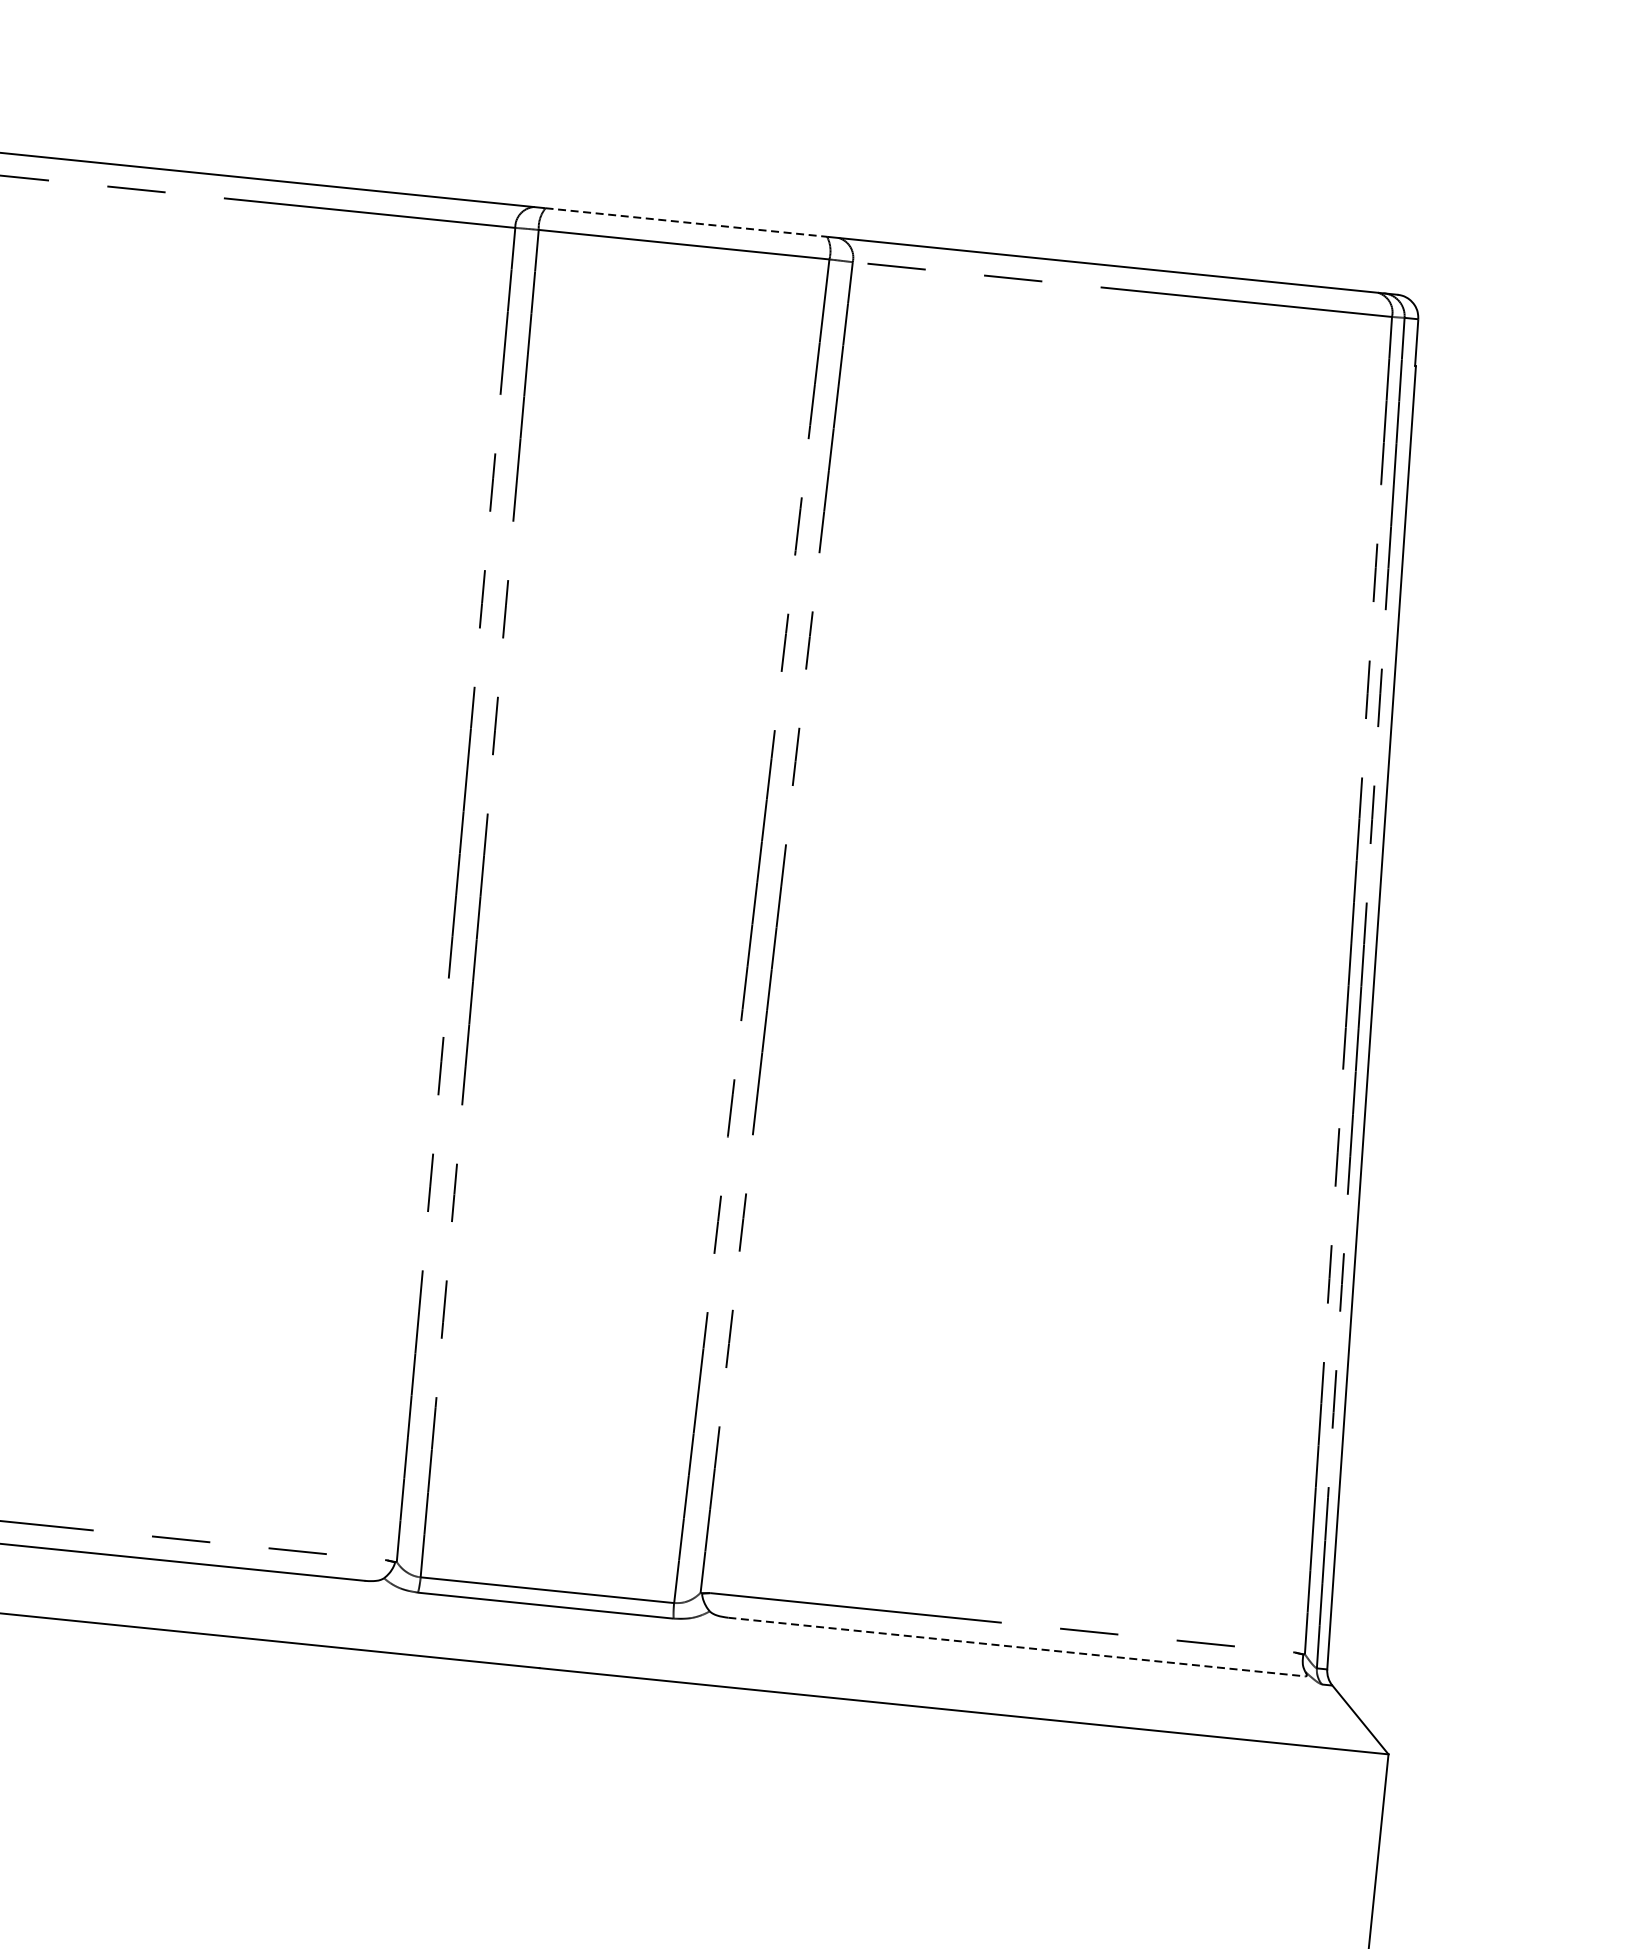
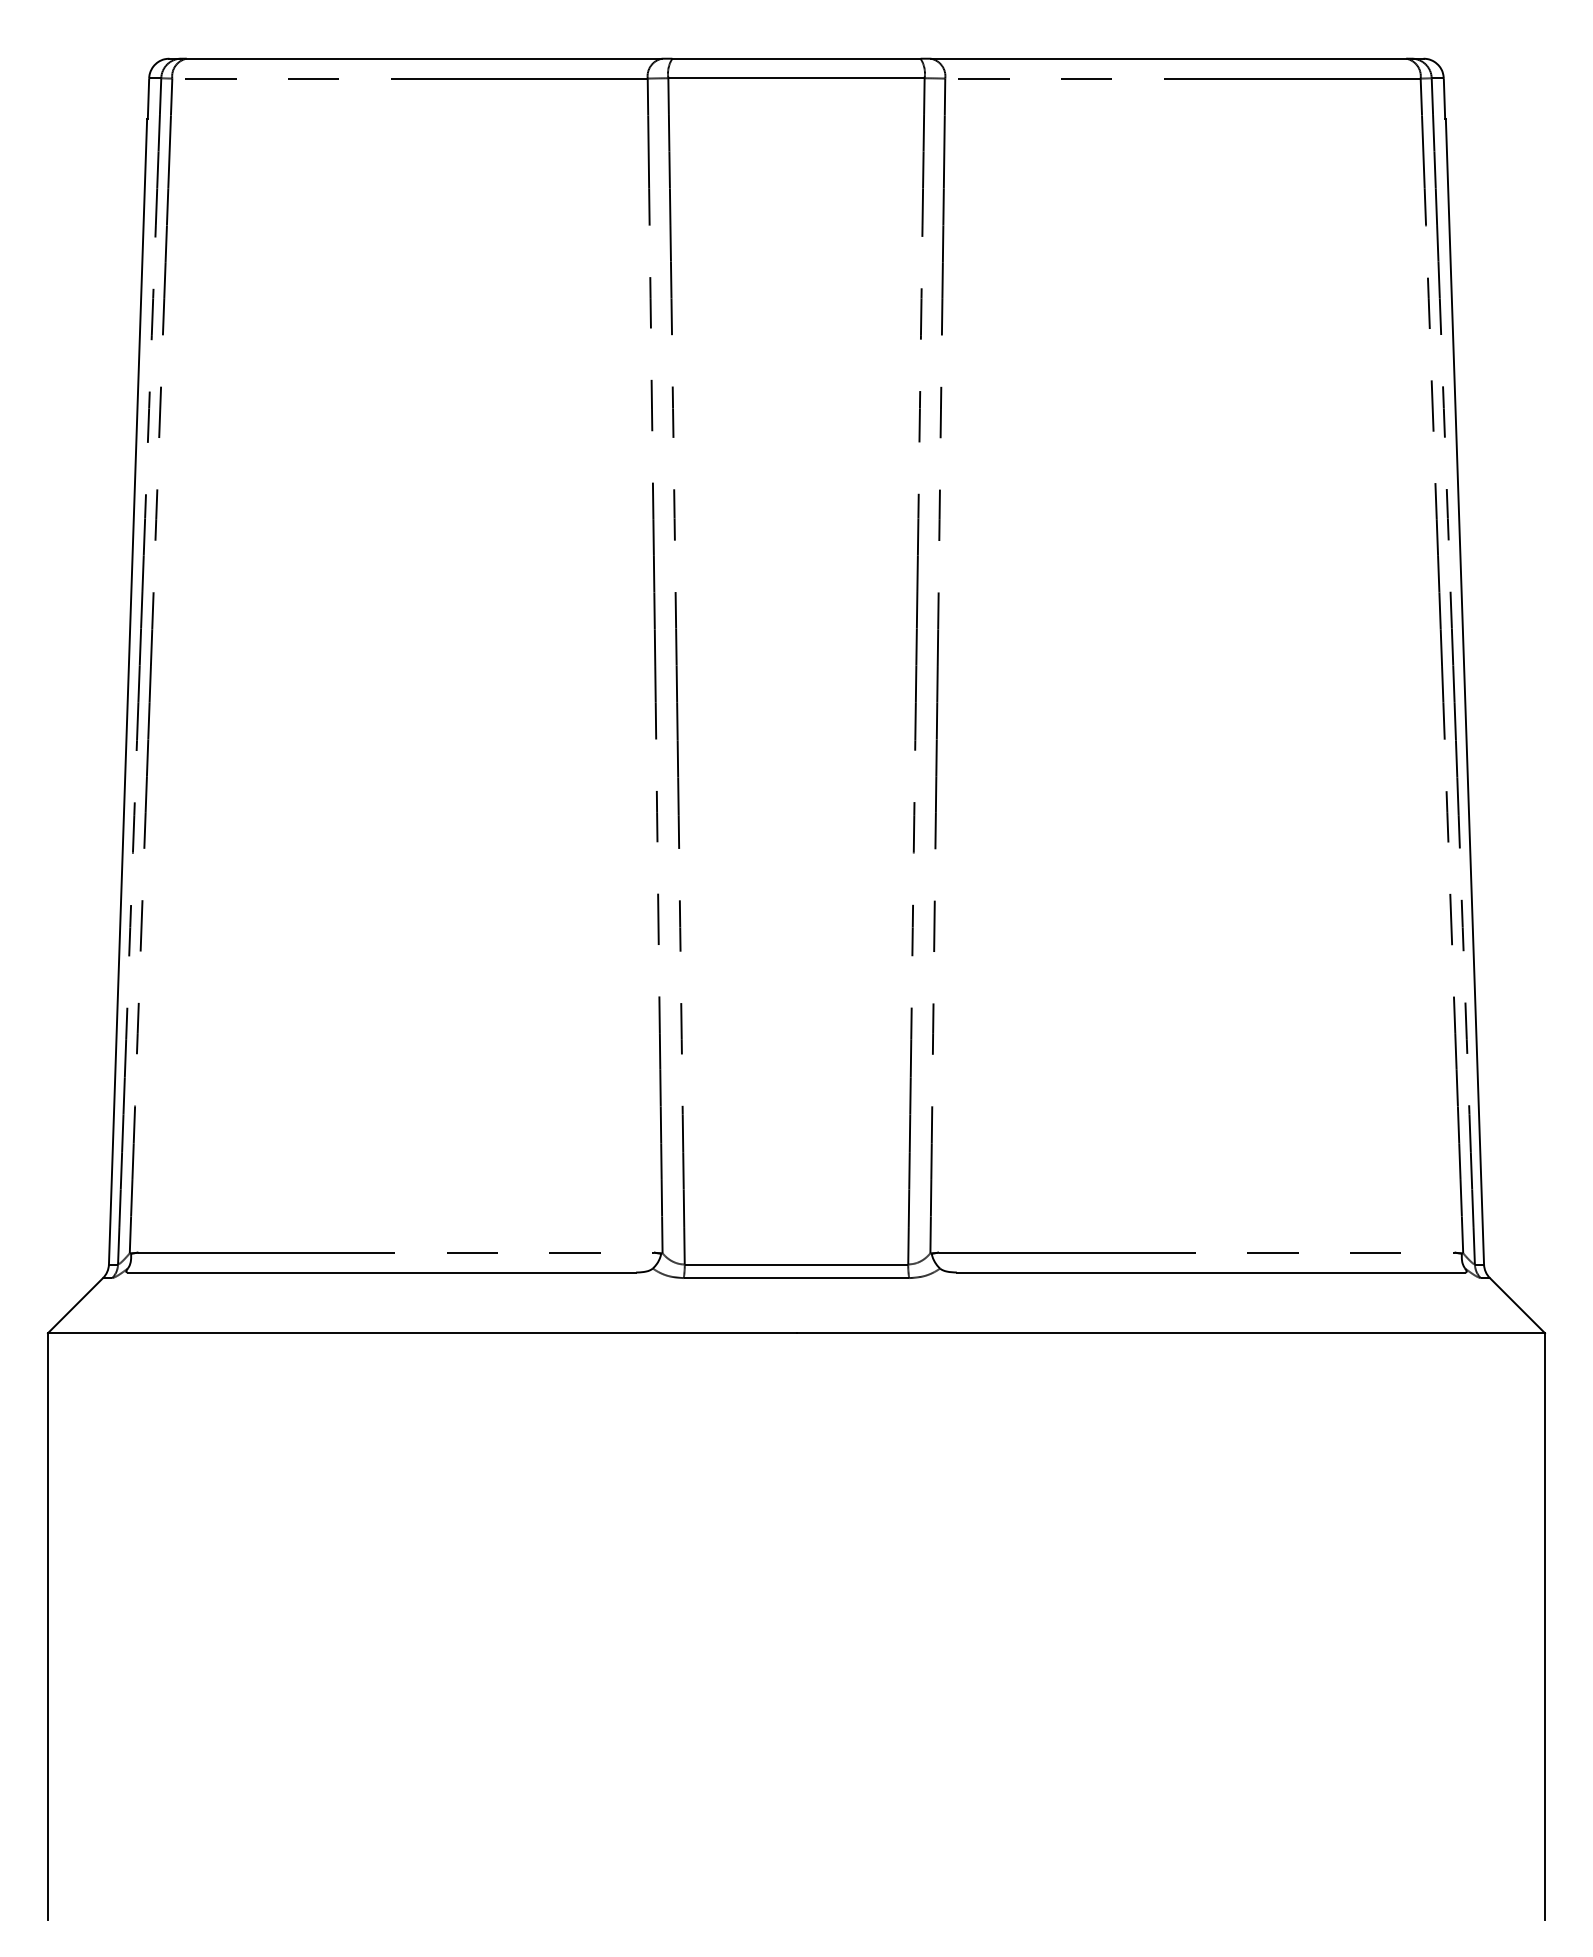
line: (686, 222) -> (796, 58), dashed -> solid
line: (1017, 1647) -> (1211, 1272), dashed -> solid

